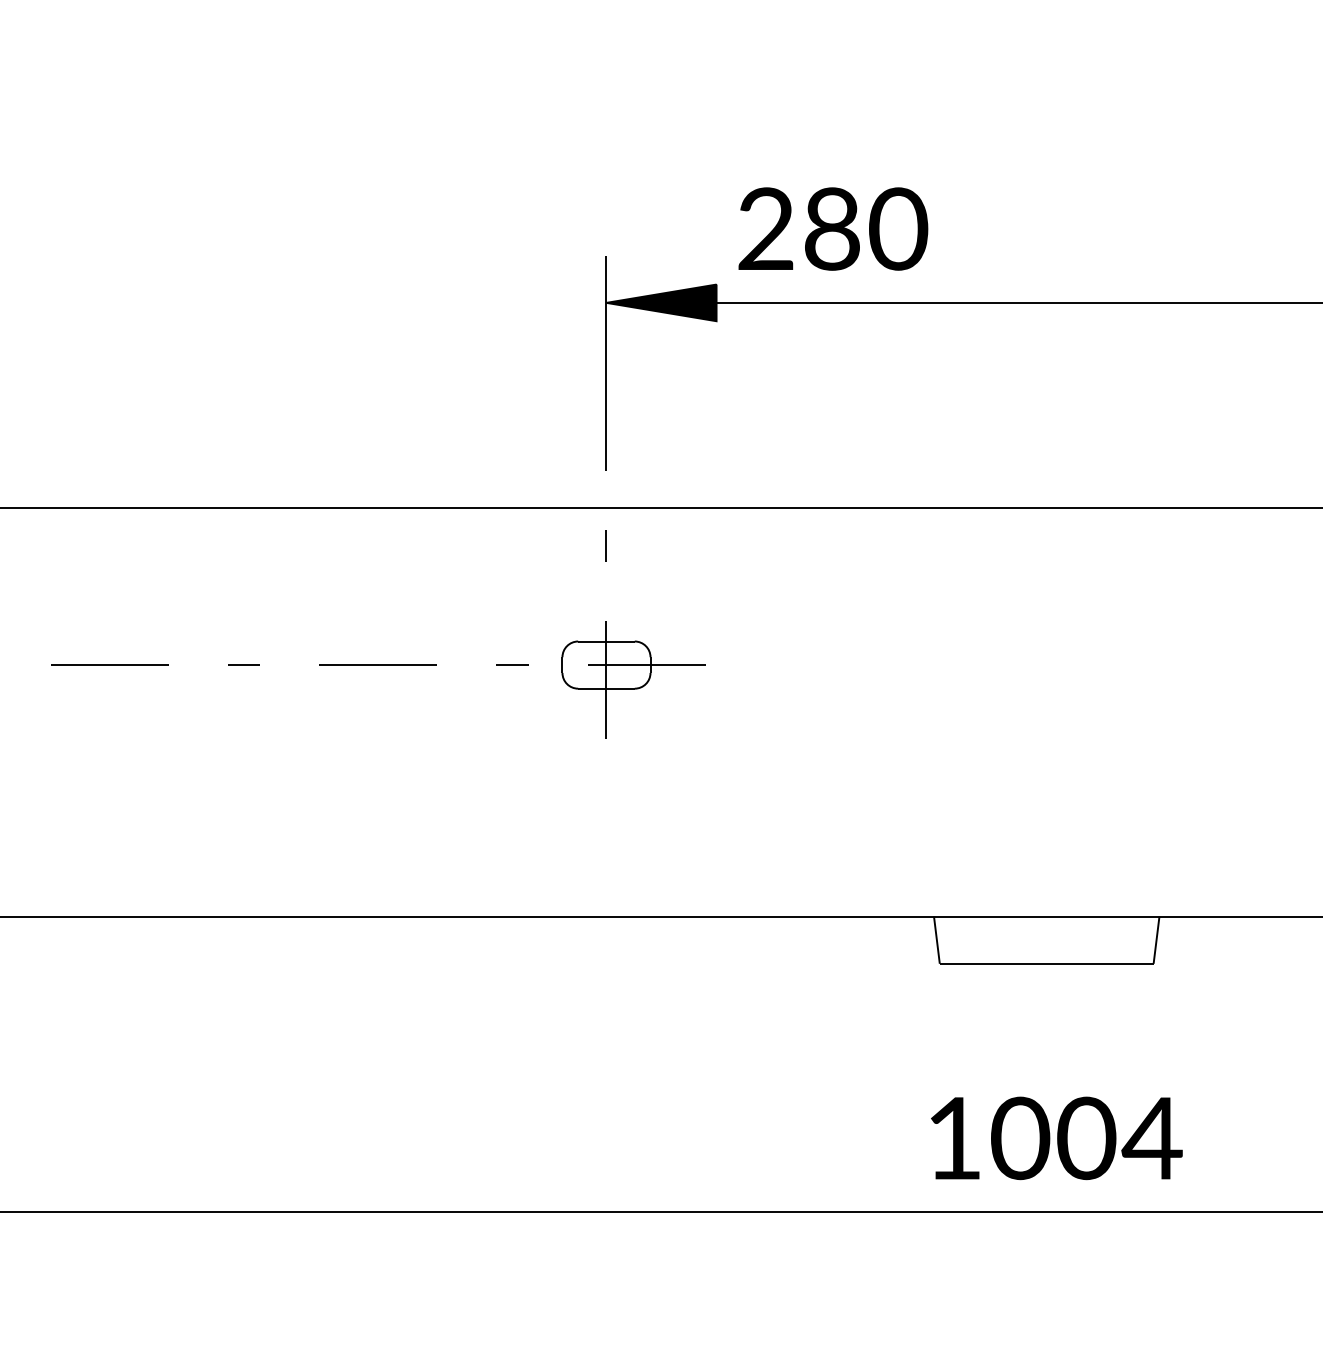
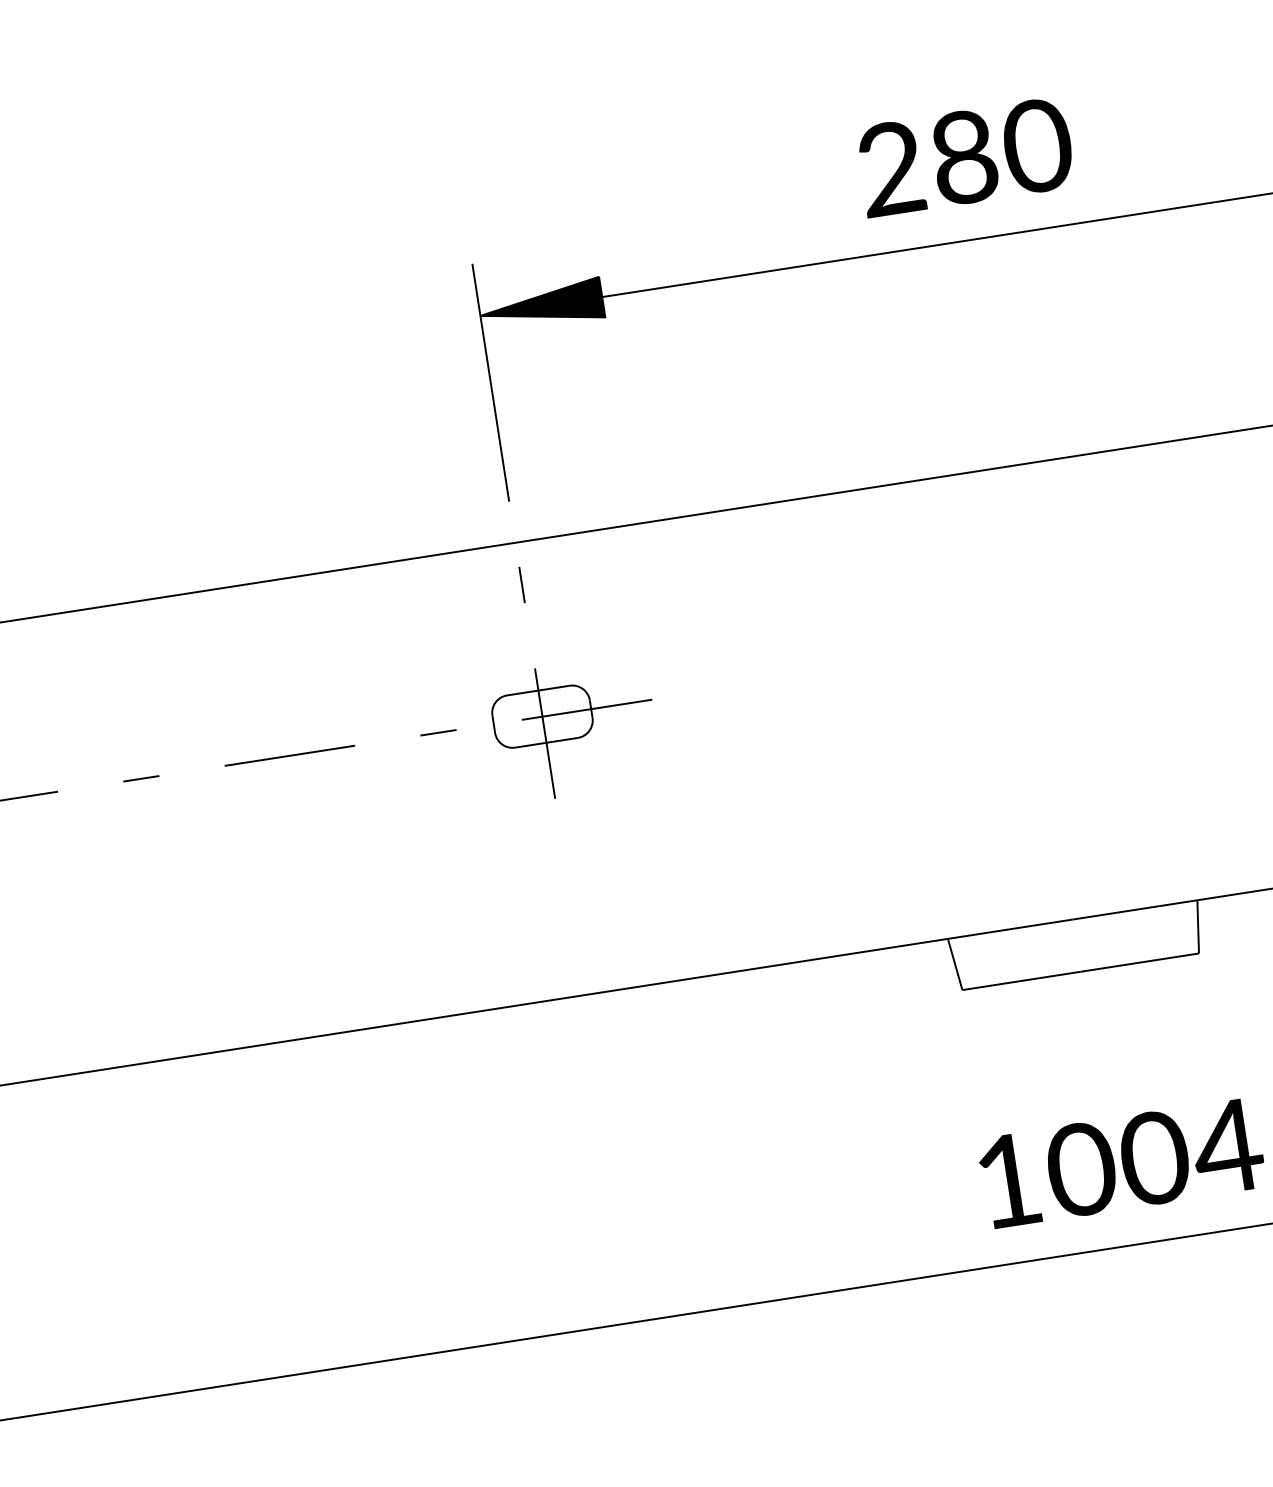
text: (833, 228) -> (965, 156), moved

